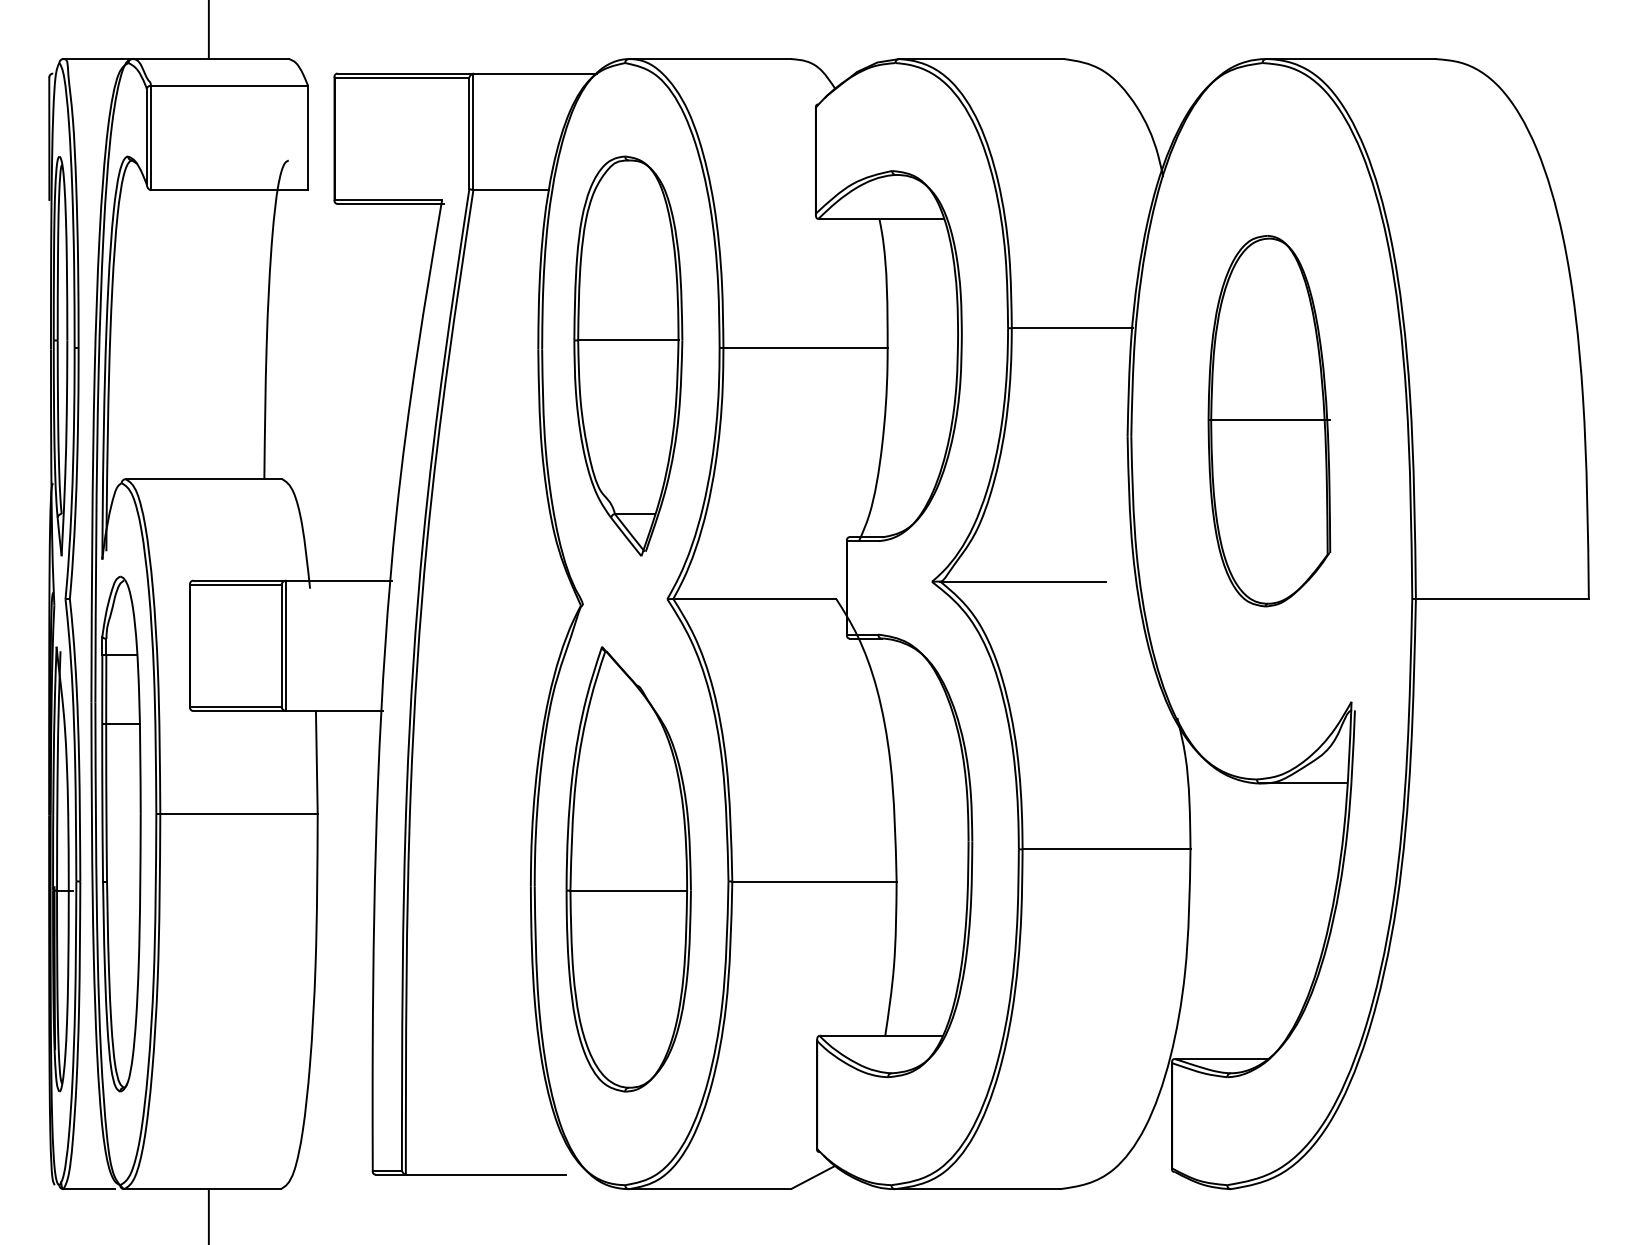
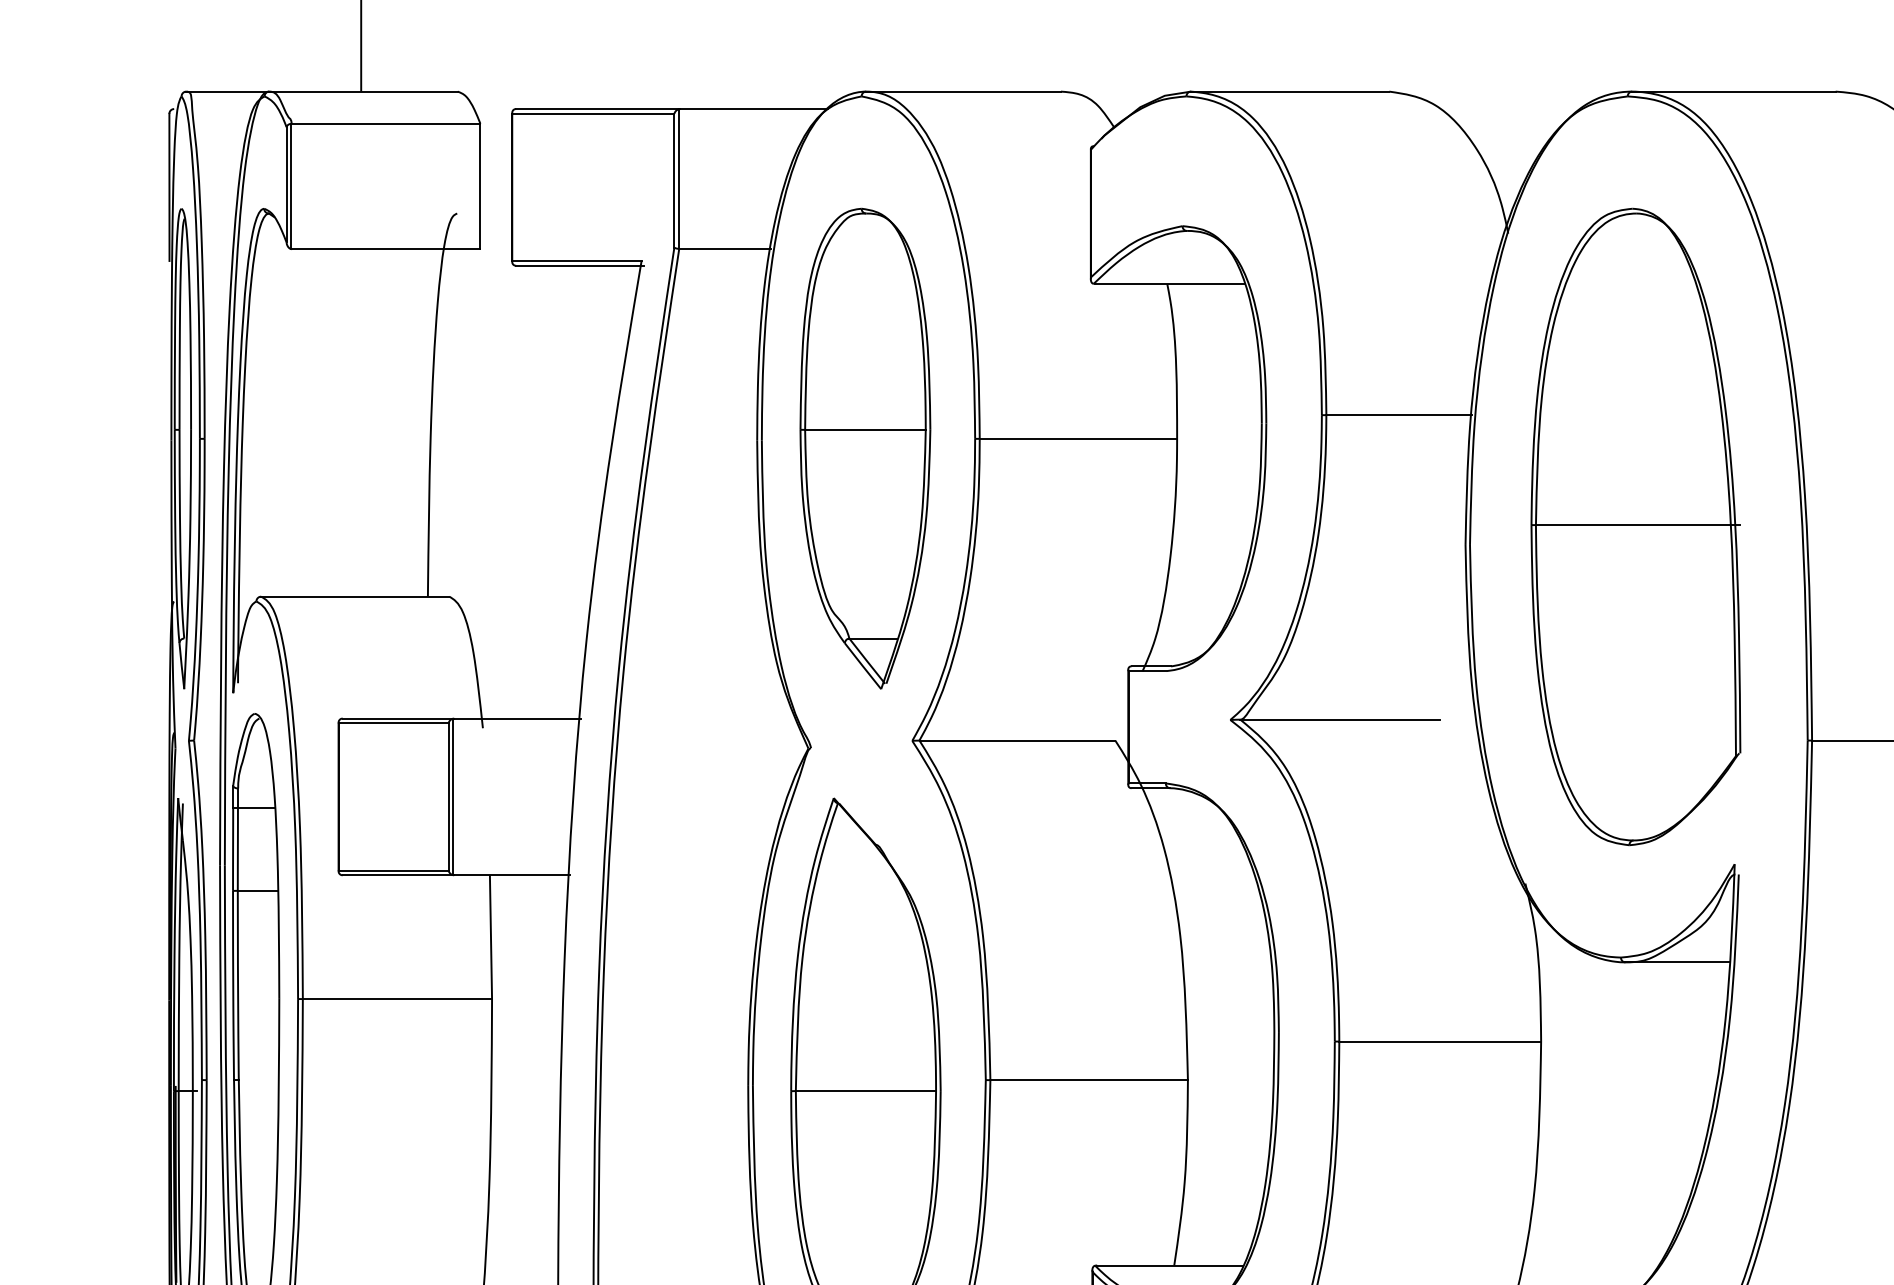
part: (1269, 420) -> (1636, 526), size x1.43

